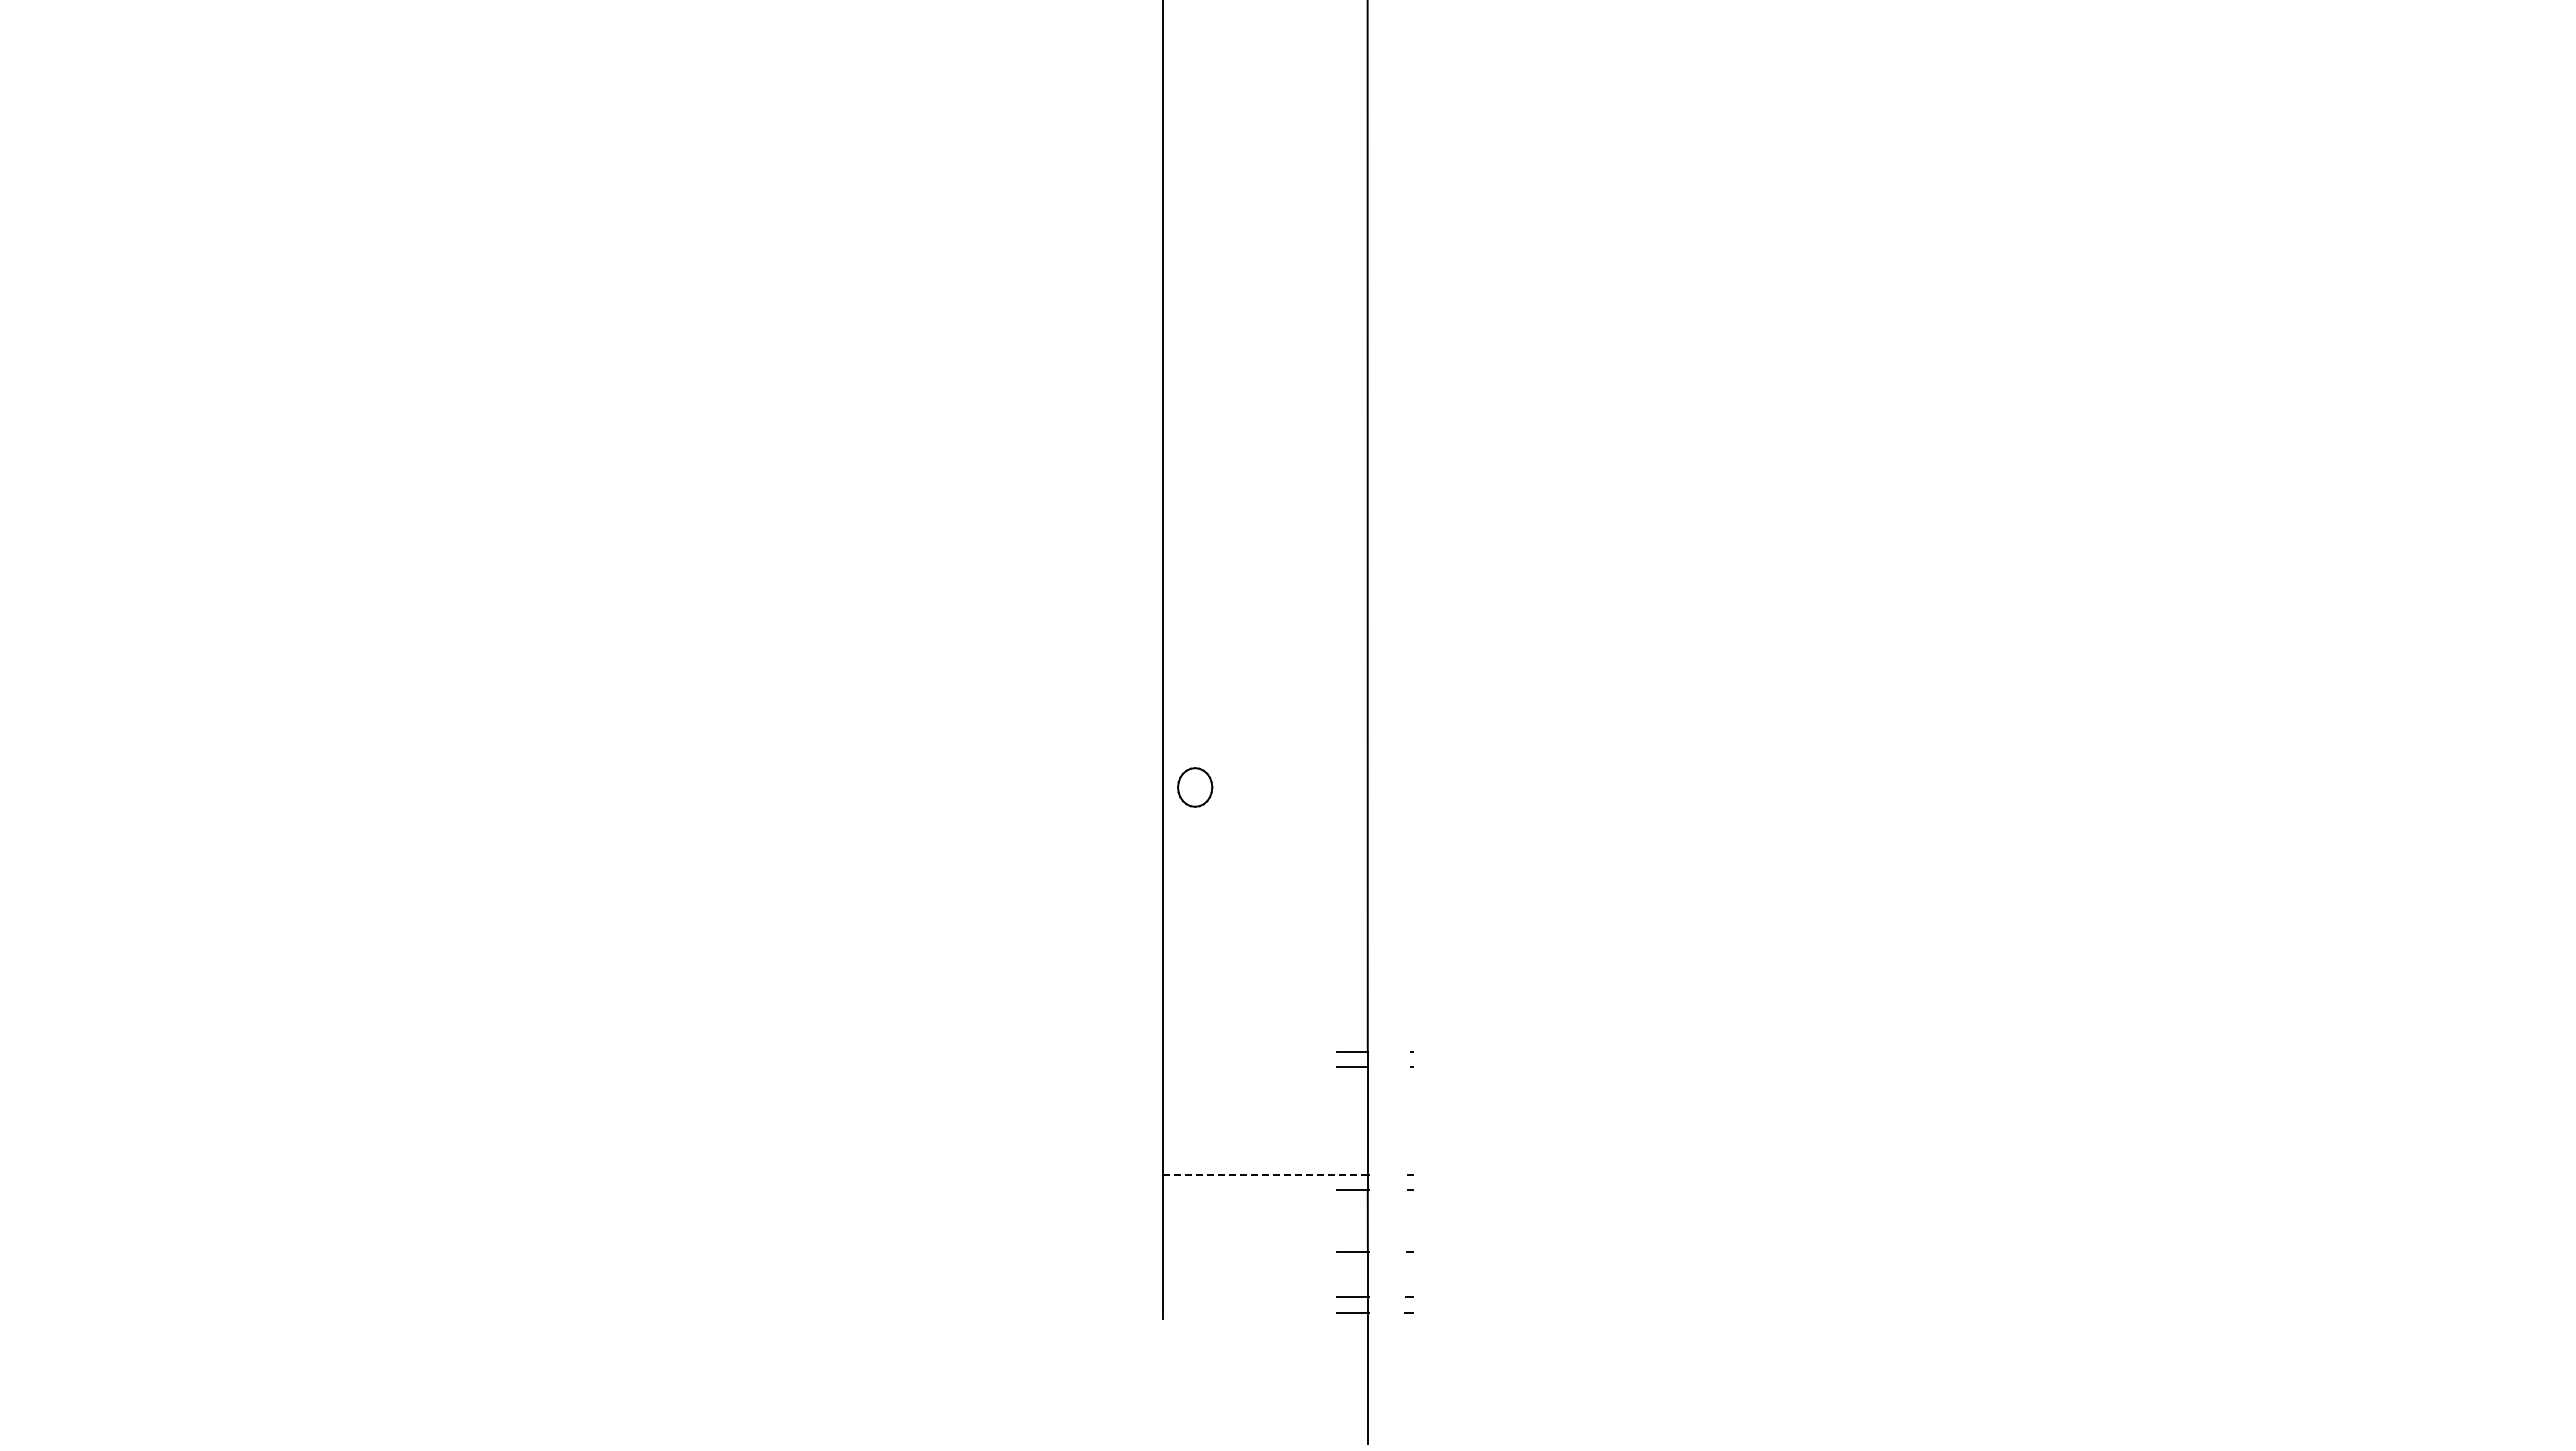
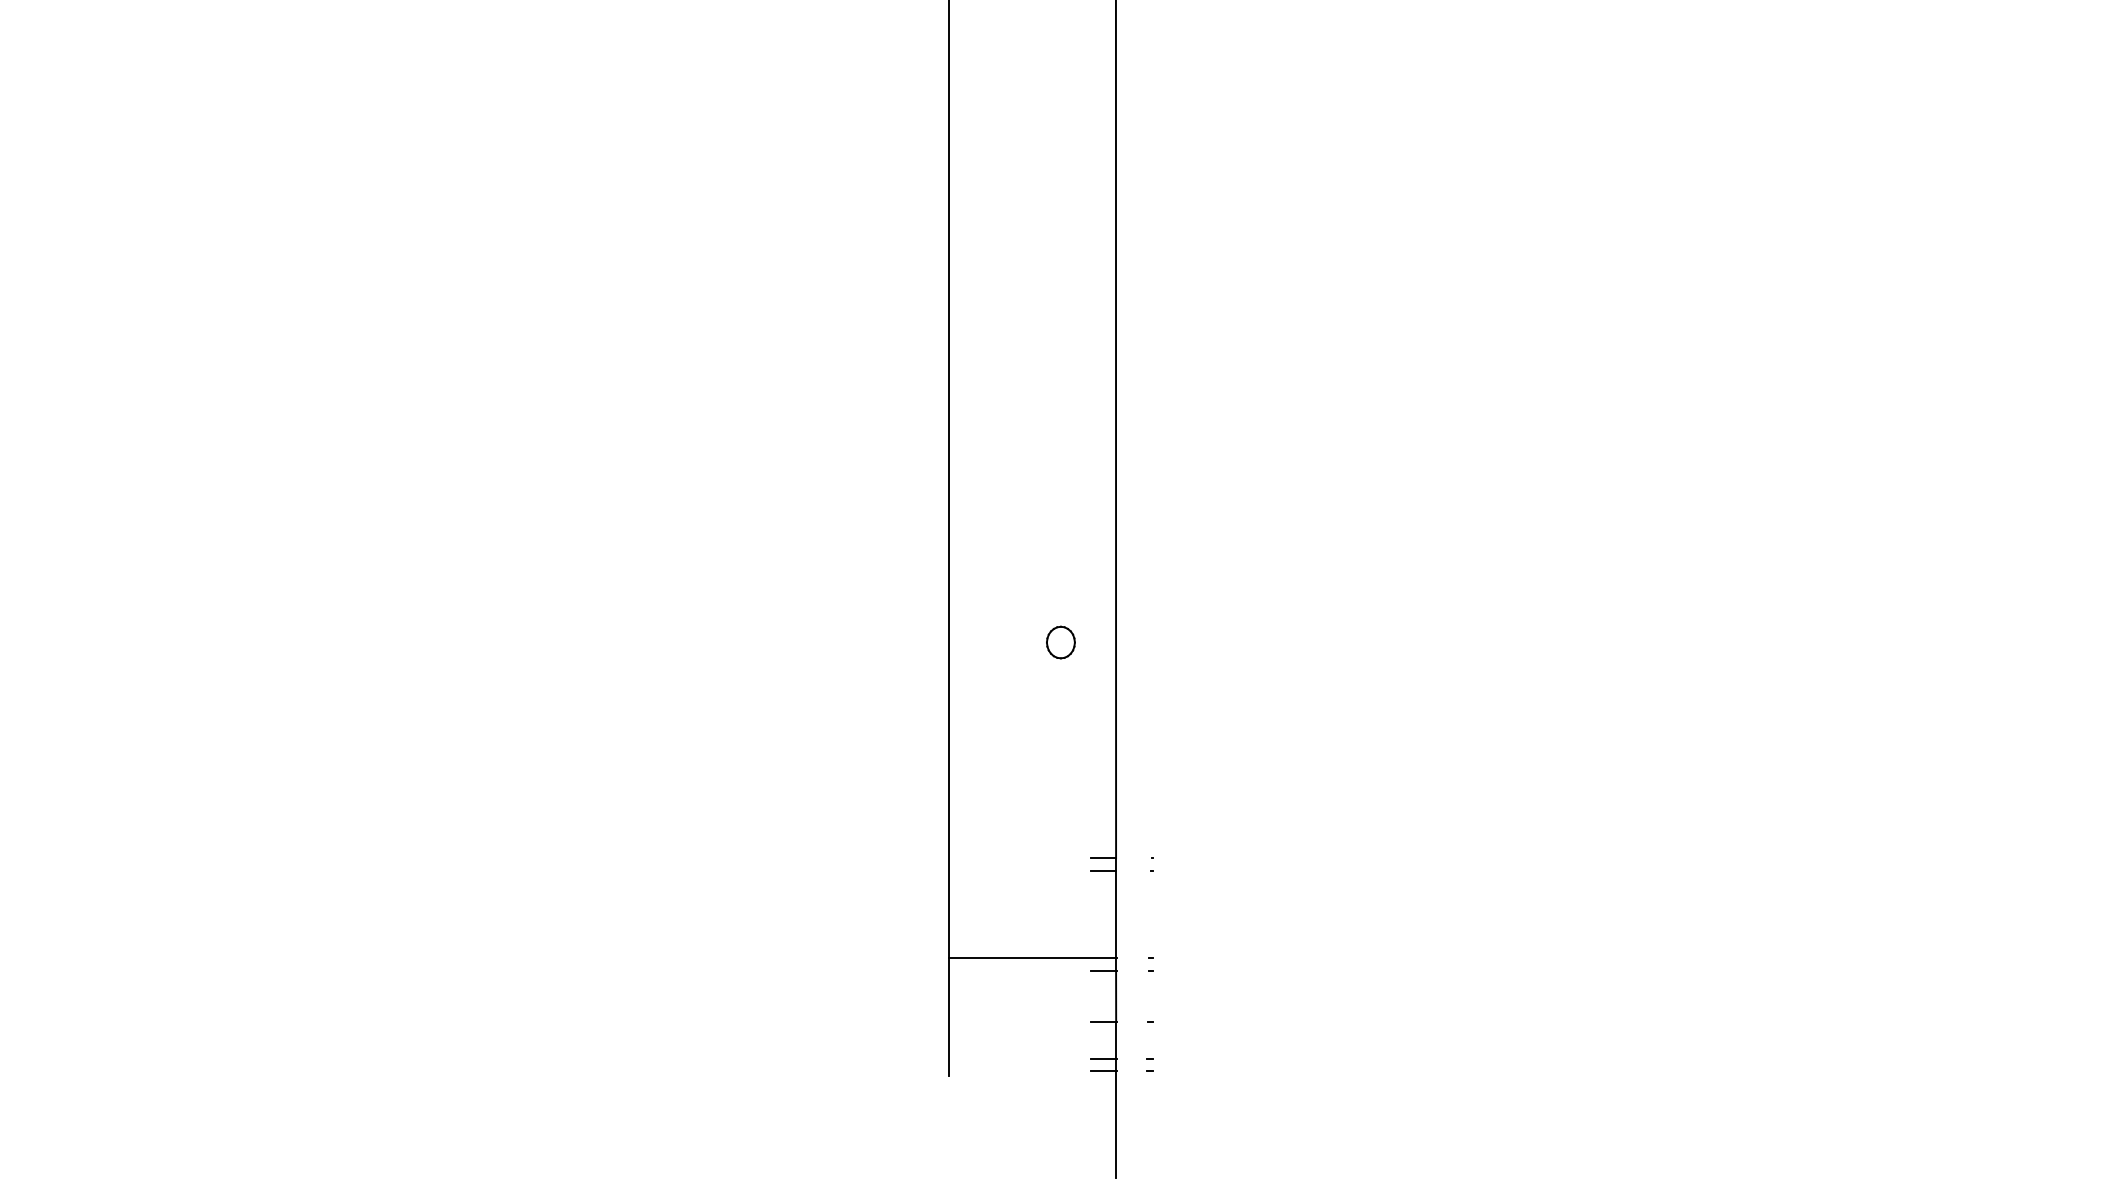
part: (1195, 787) -> (1061, 642), moved
line: (1265, 1174) -> (1032, 958), dashed -> solid

